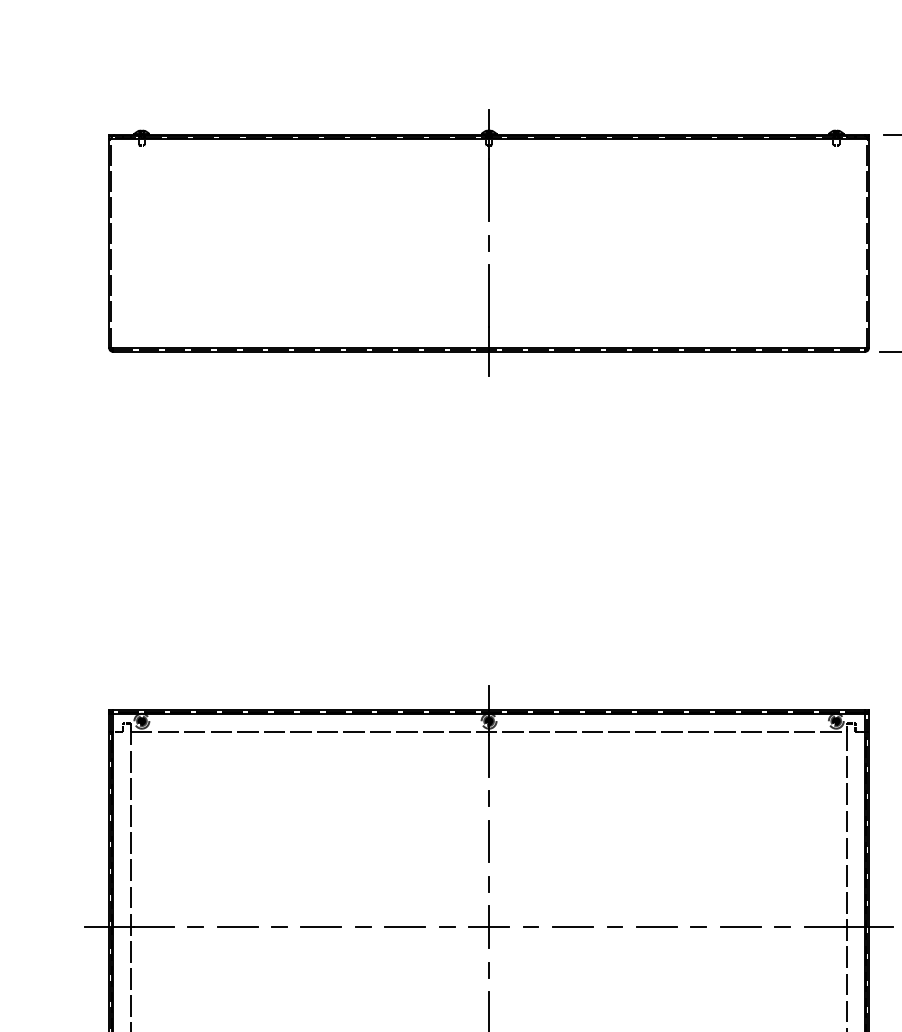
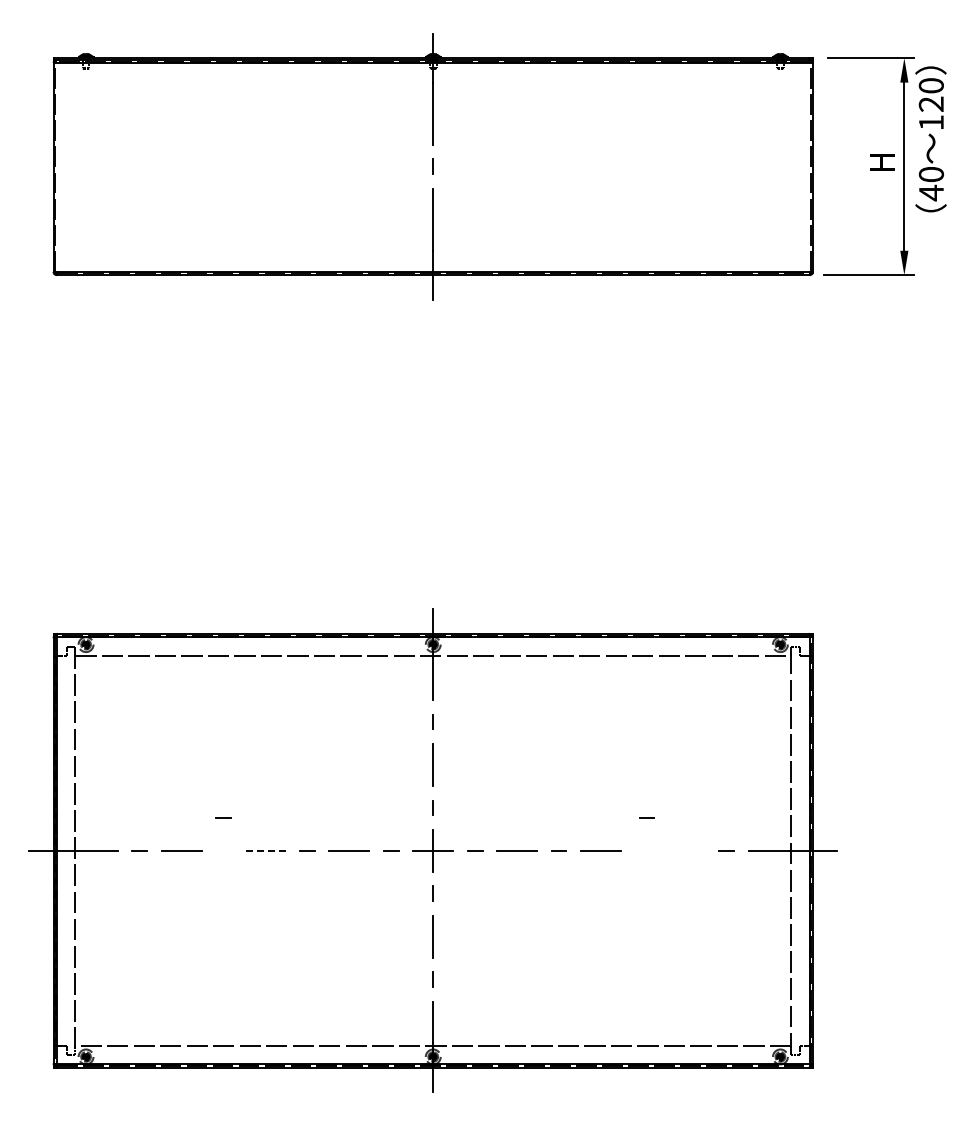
line: (279, 927) -> (223, 817), moved
line: (321, 927) -> (265, 850), solid -> dashed
line: (698, 927) -> (646, 817), moved
line: (740, 927) -> (684, 850), removed

